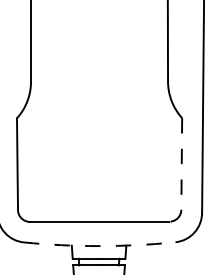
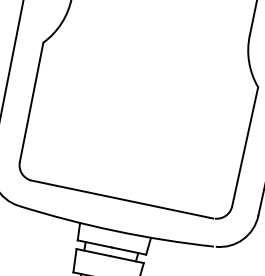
line: (181, 163) -> (244, 146), dashed -> solid
arc: (99, 246) -> (115, 231), dashed -> solid

